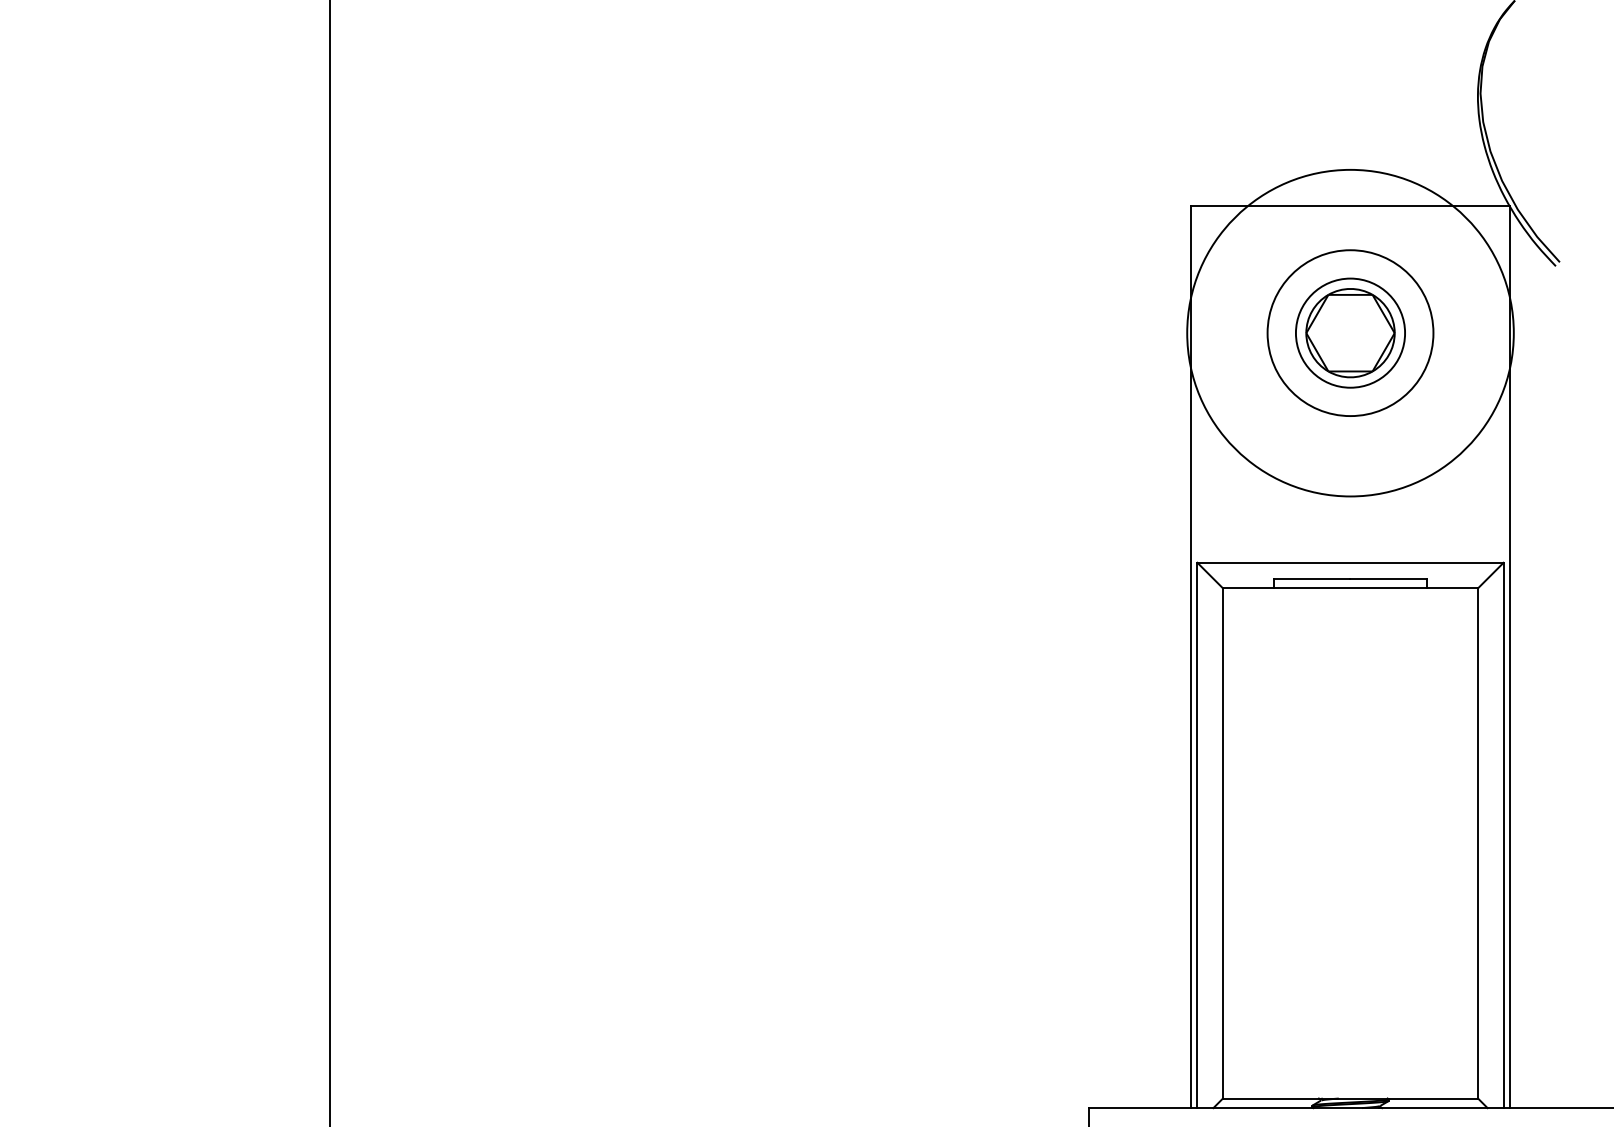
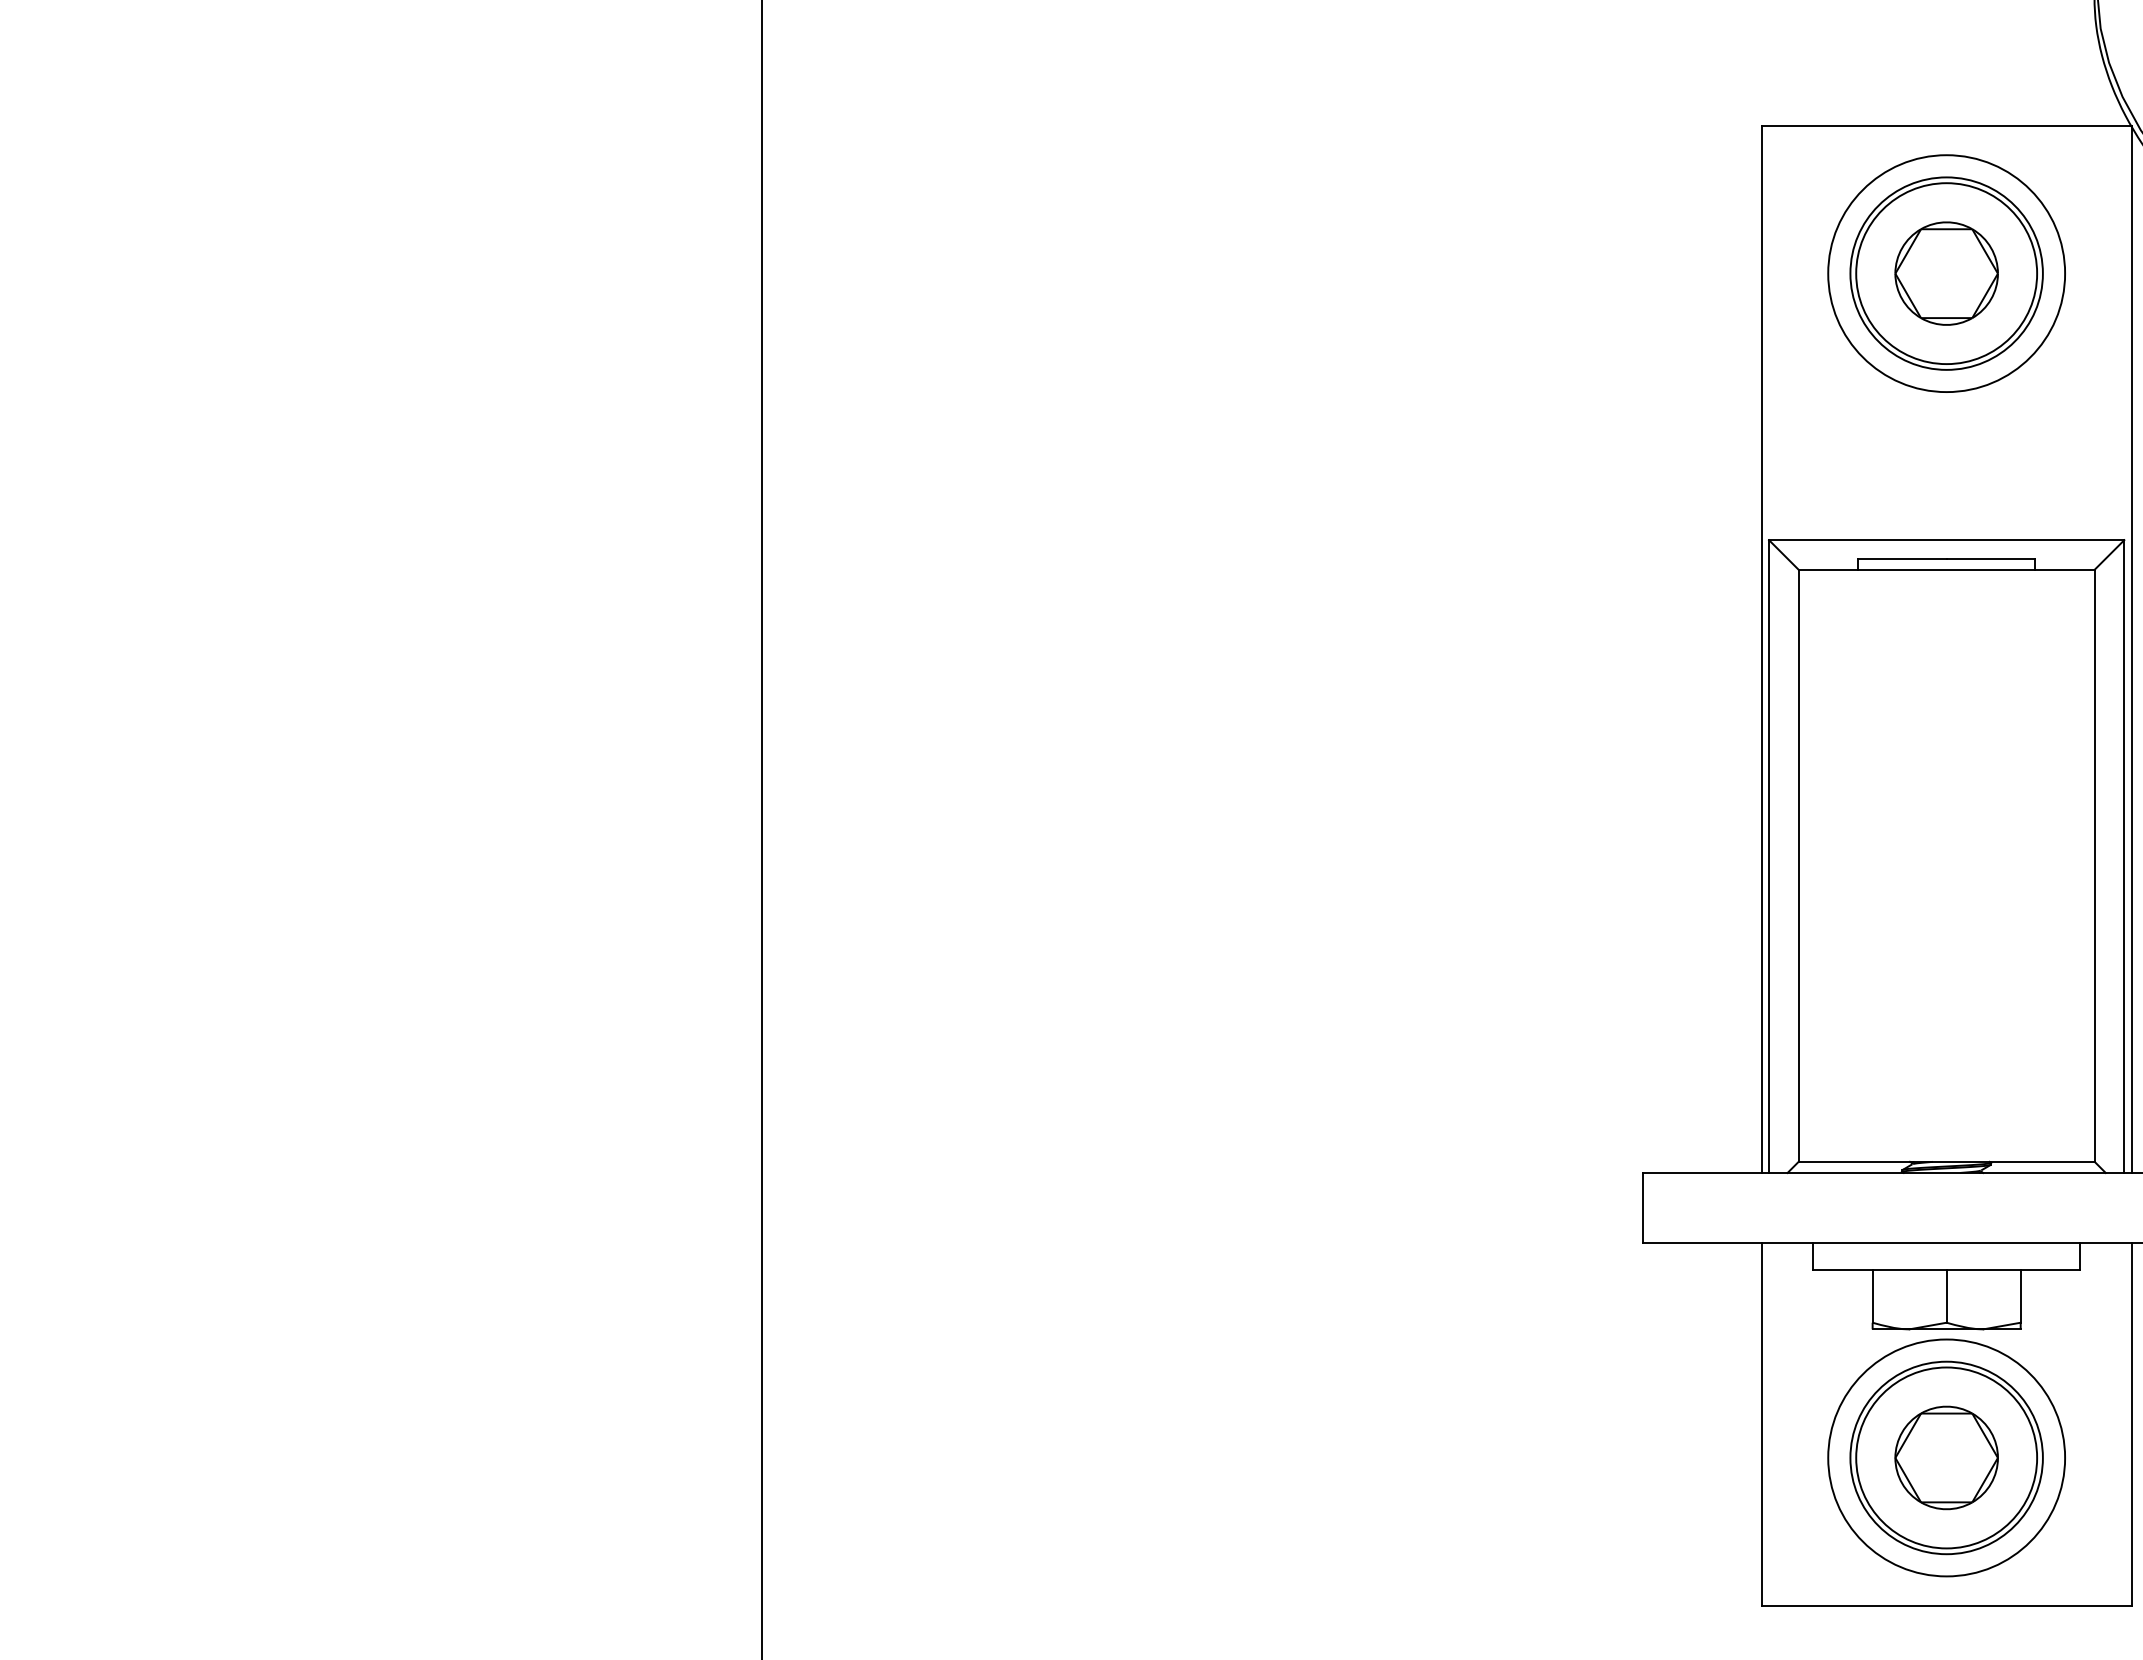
circle: (1350, 333) -> (1946, 273), size x0.62
circle: (1350, 333) -> (1946, 273), size x1.43

